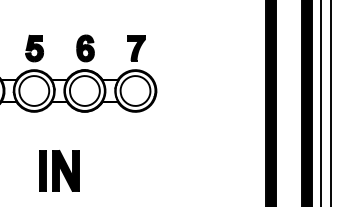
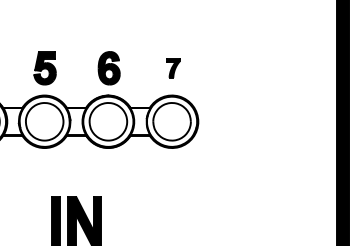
part: (136, 48) -> (173, 68), size x0.6

